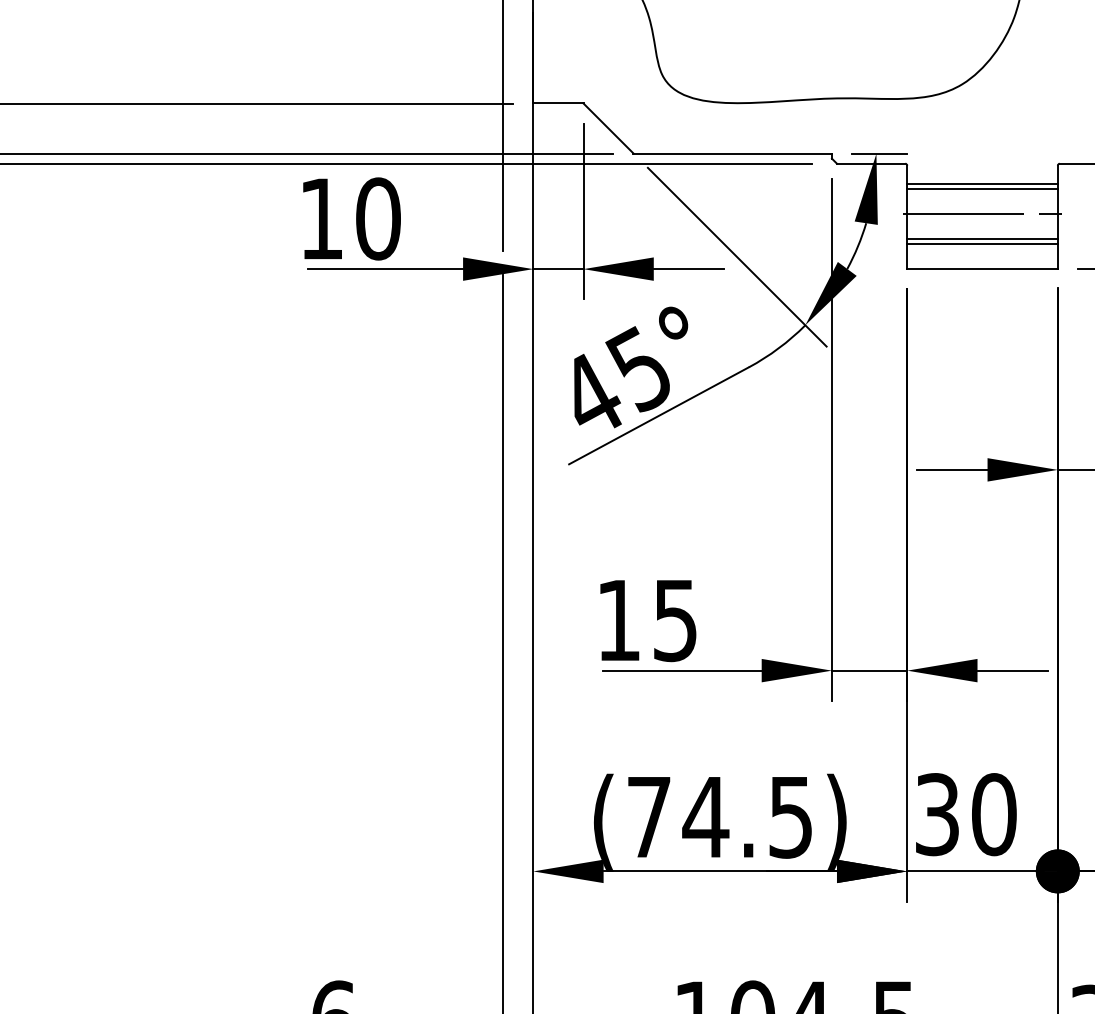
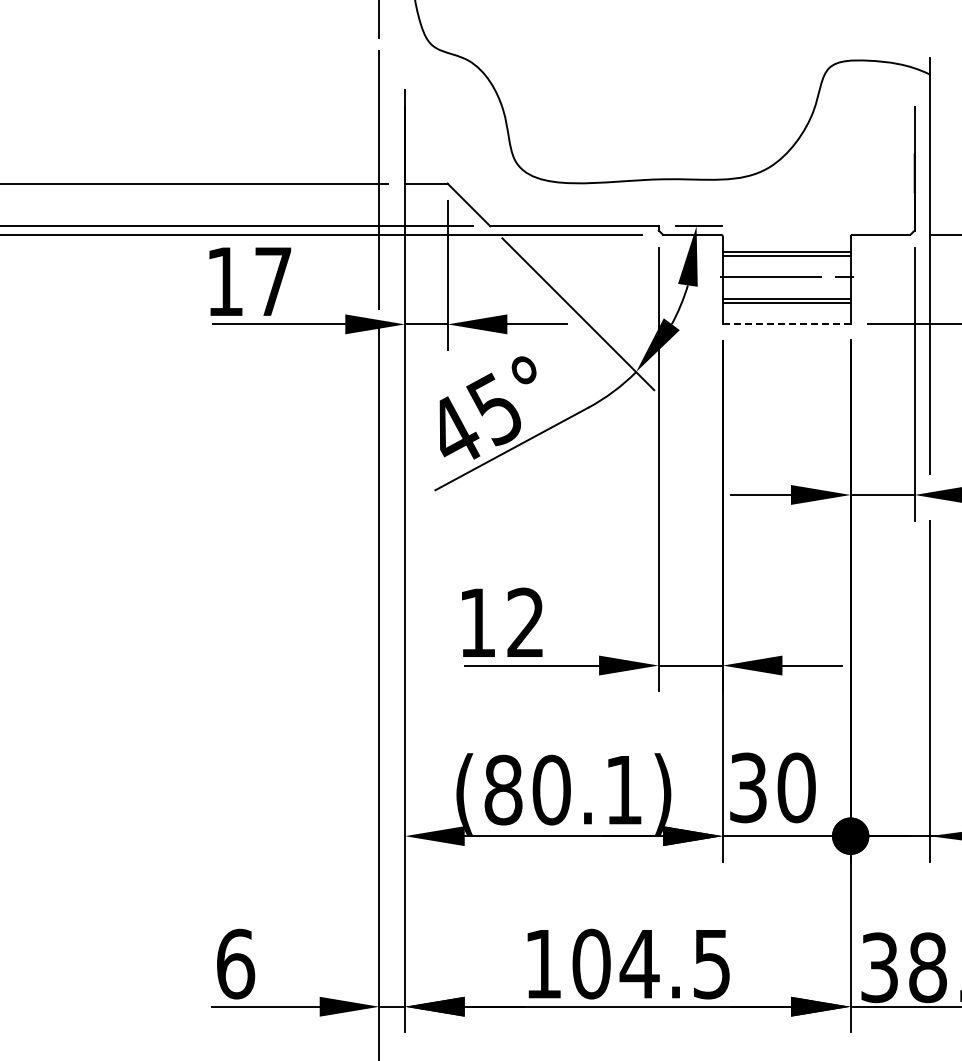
text: (378, 218) -> (273, 281), 10 -> 17
line: (982, 269) -> (786, 324), solid -> dashed
text: (675, 619) -> (525, 622), 15 -> 12
text: (718, 816) -> (562, 789), (74.5) -> (80.1)

